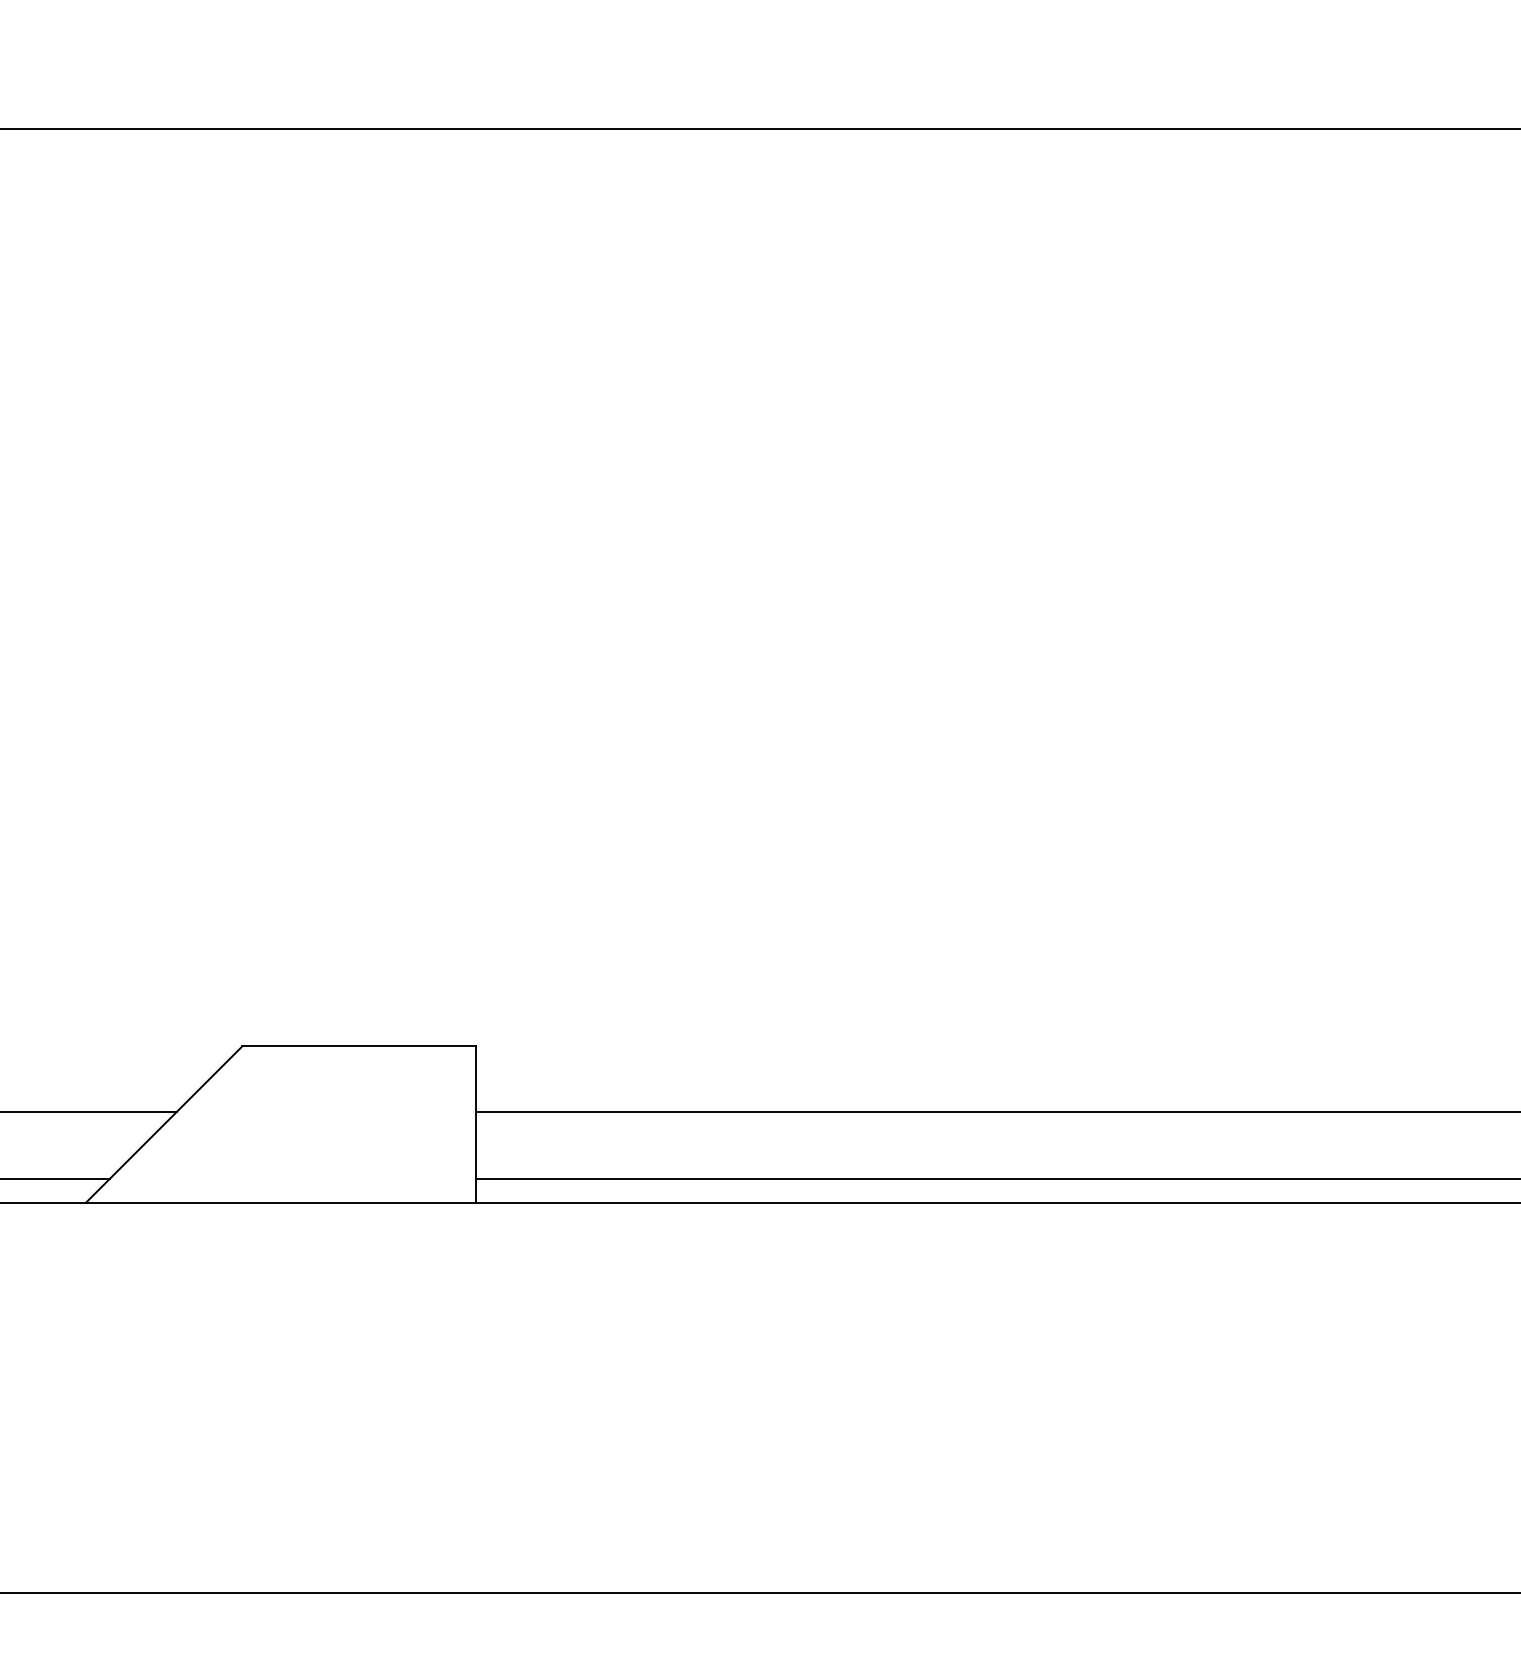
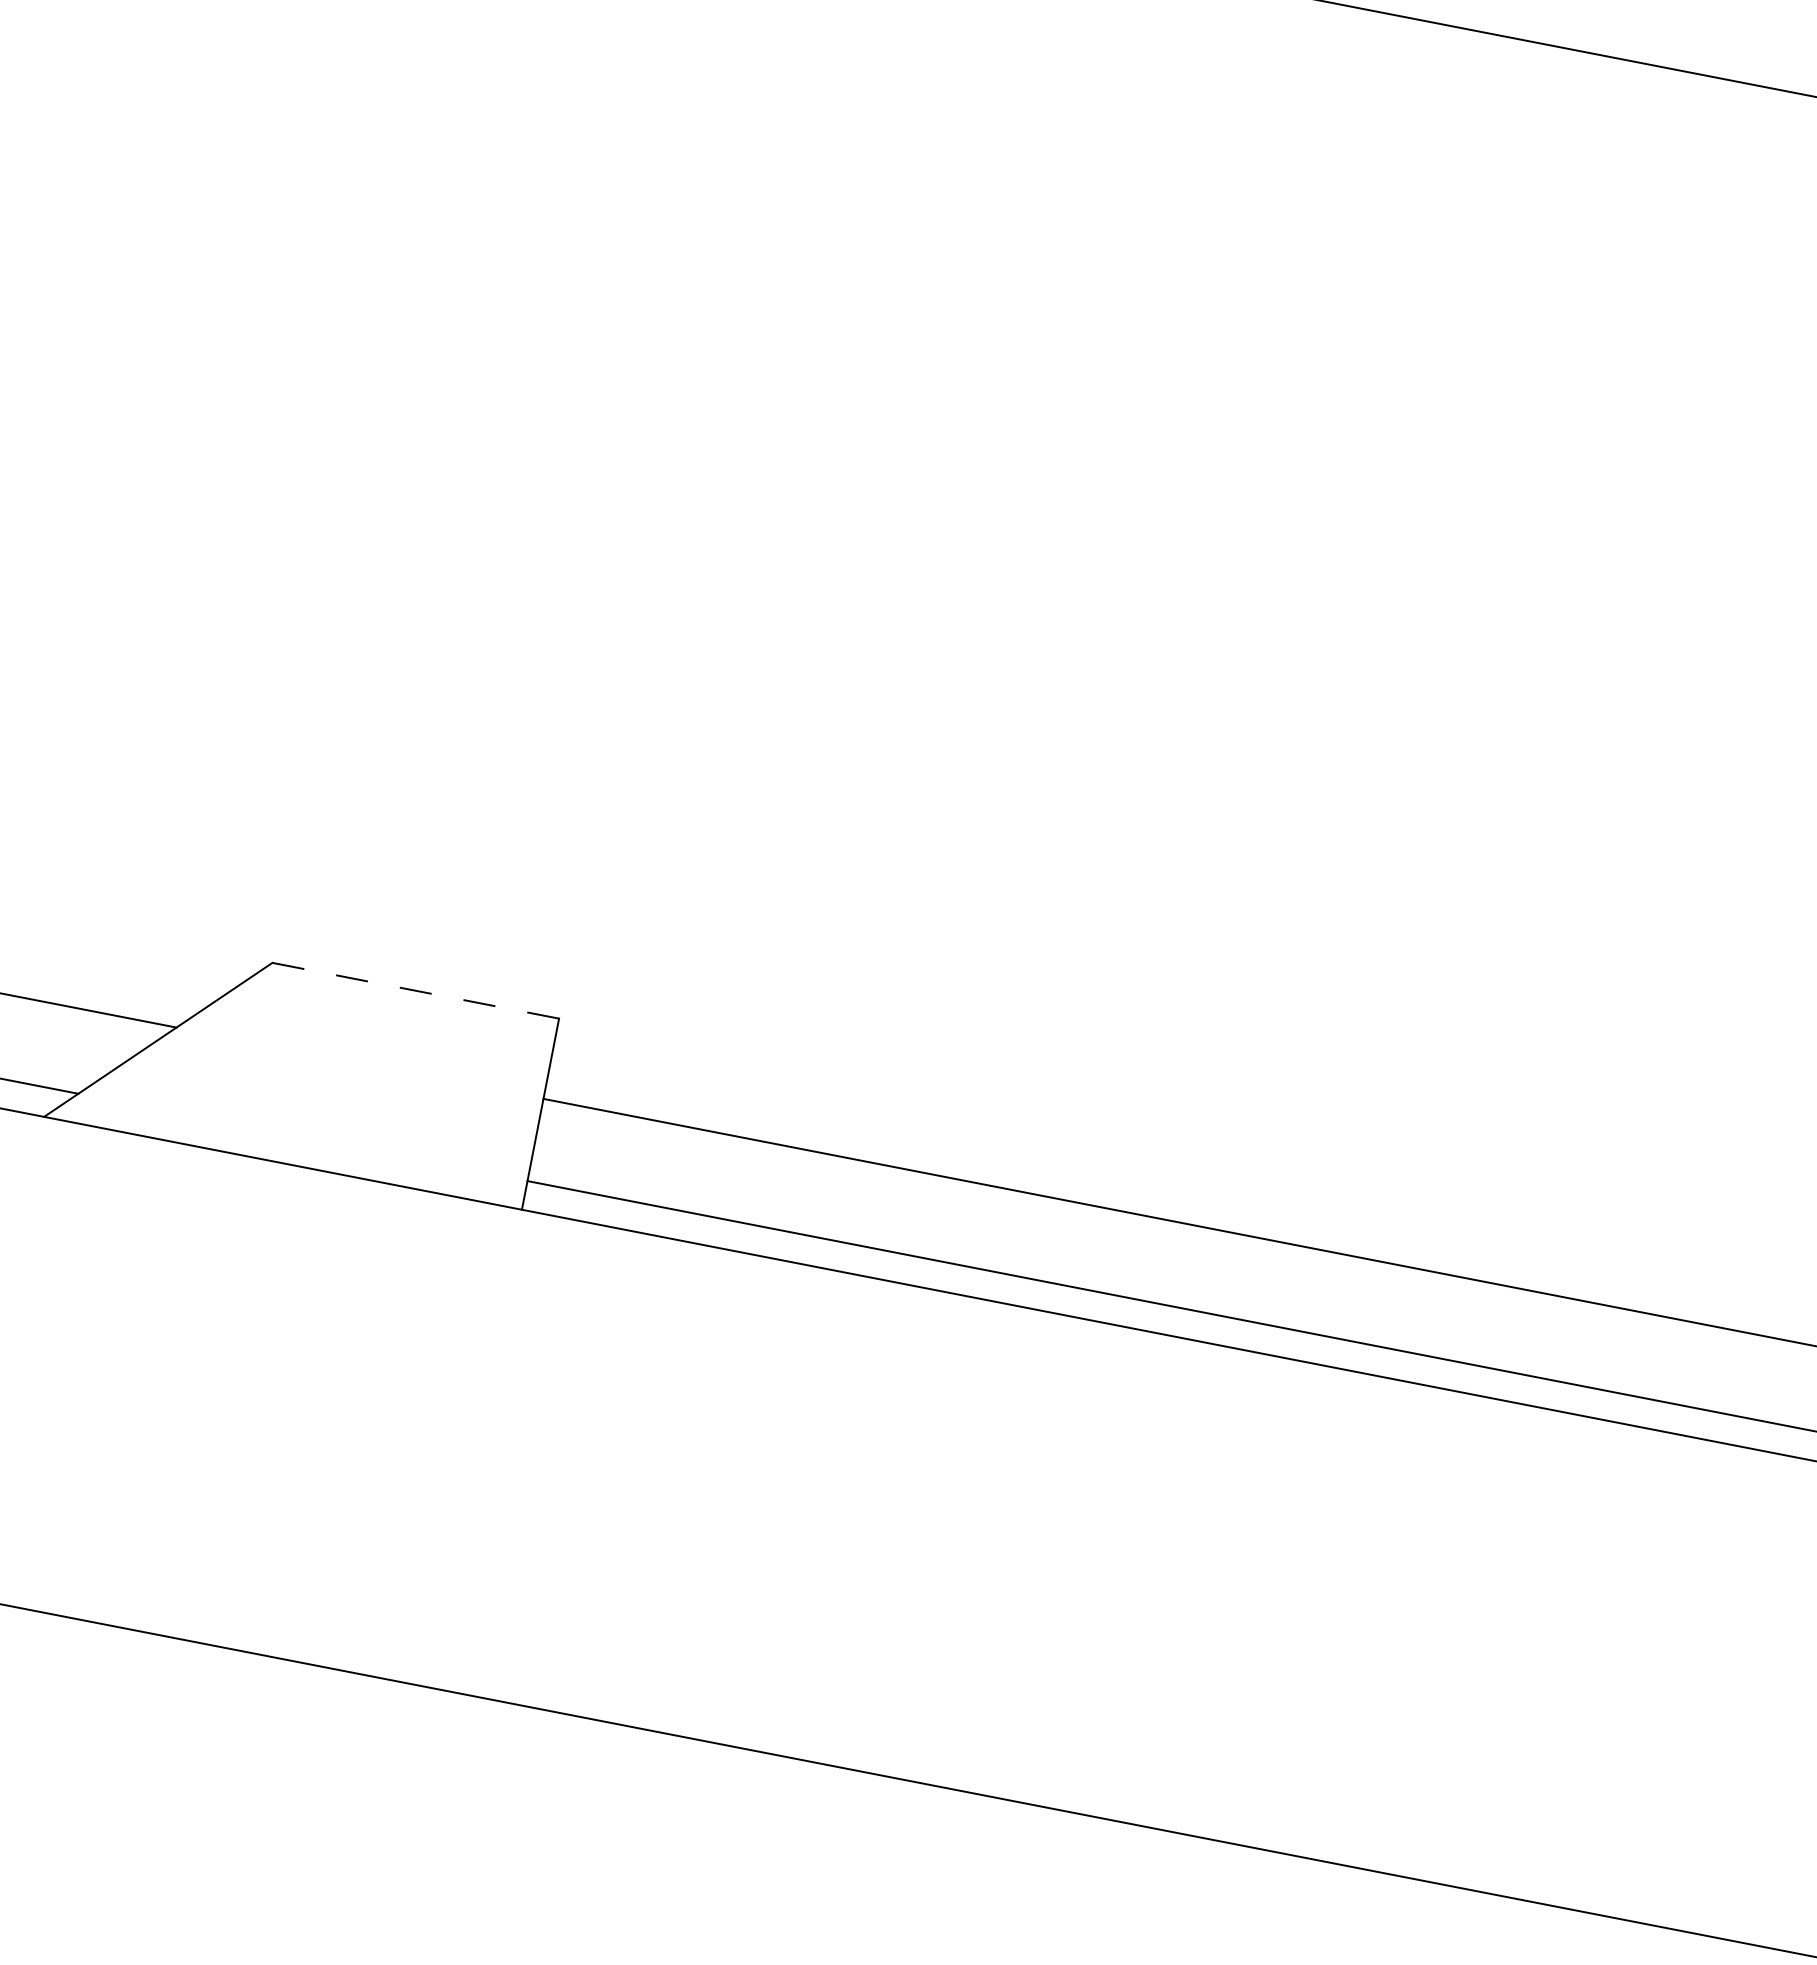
line: (358, 1046) -> (414, 990), solid -> dashed

